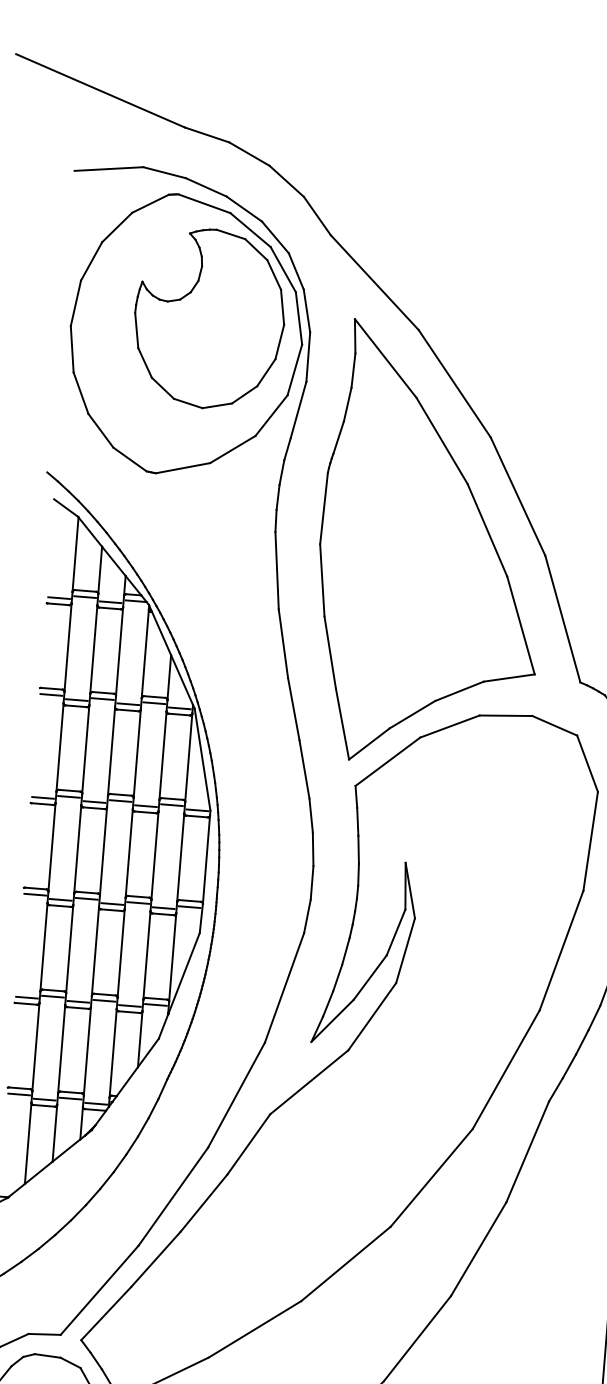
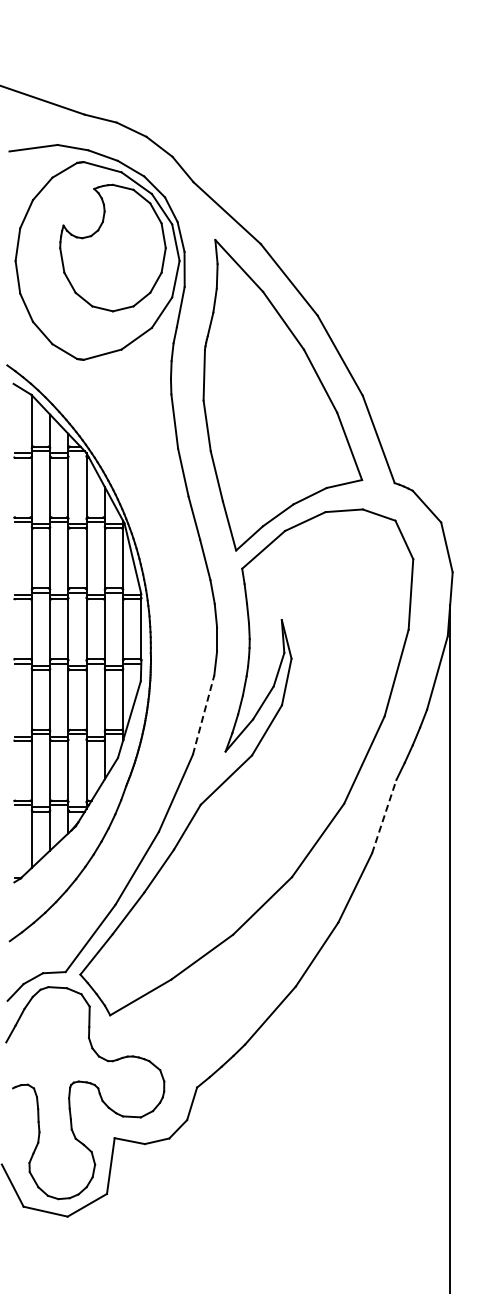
line: (284, 987) -> (203, 714), solid -> dashed
line: (528, 1151) -> (384, 816), solid -> dashed

